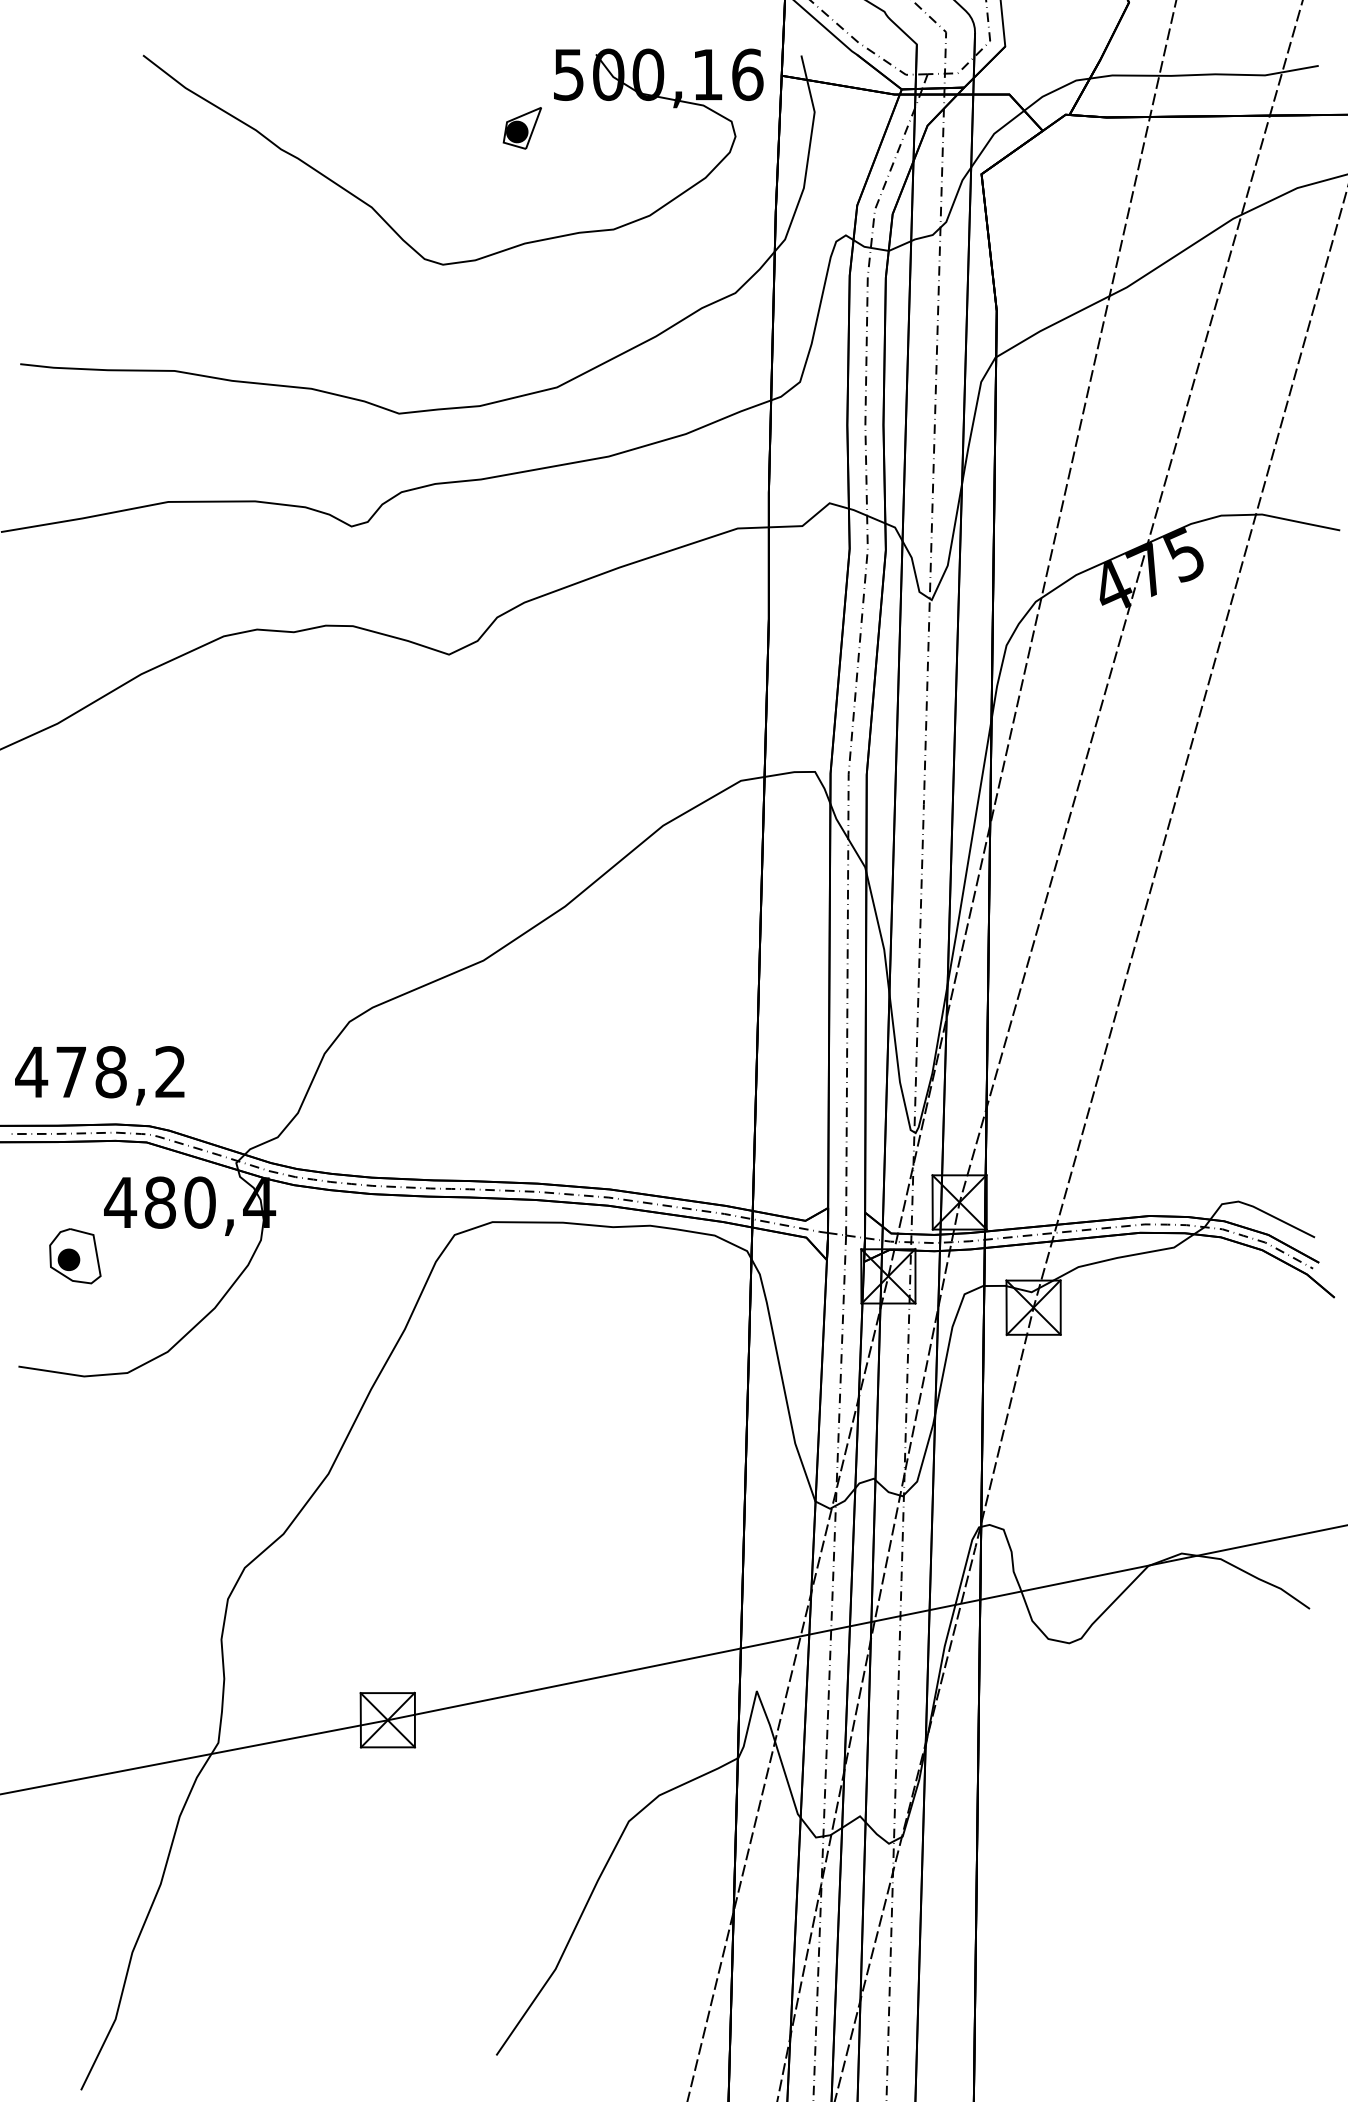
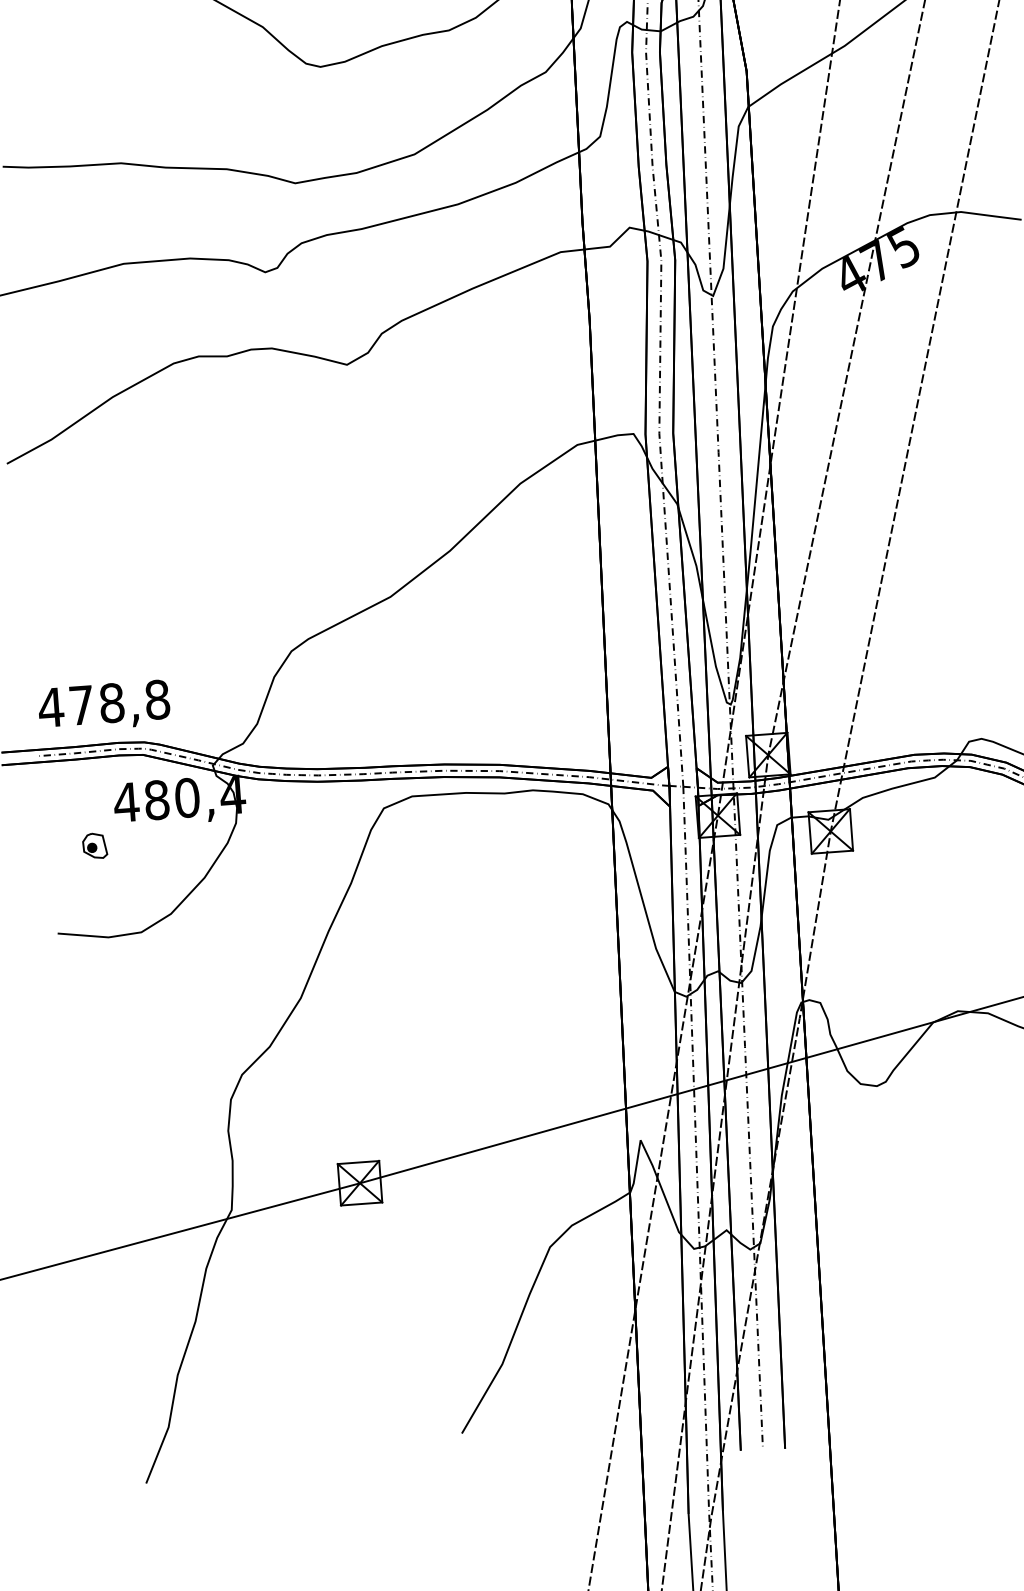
text: (170, 1072) -> (157, 700), 478,2 -> 478,8
part: (75, 1256) -> (95, 846), size x0.6

